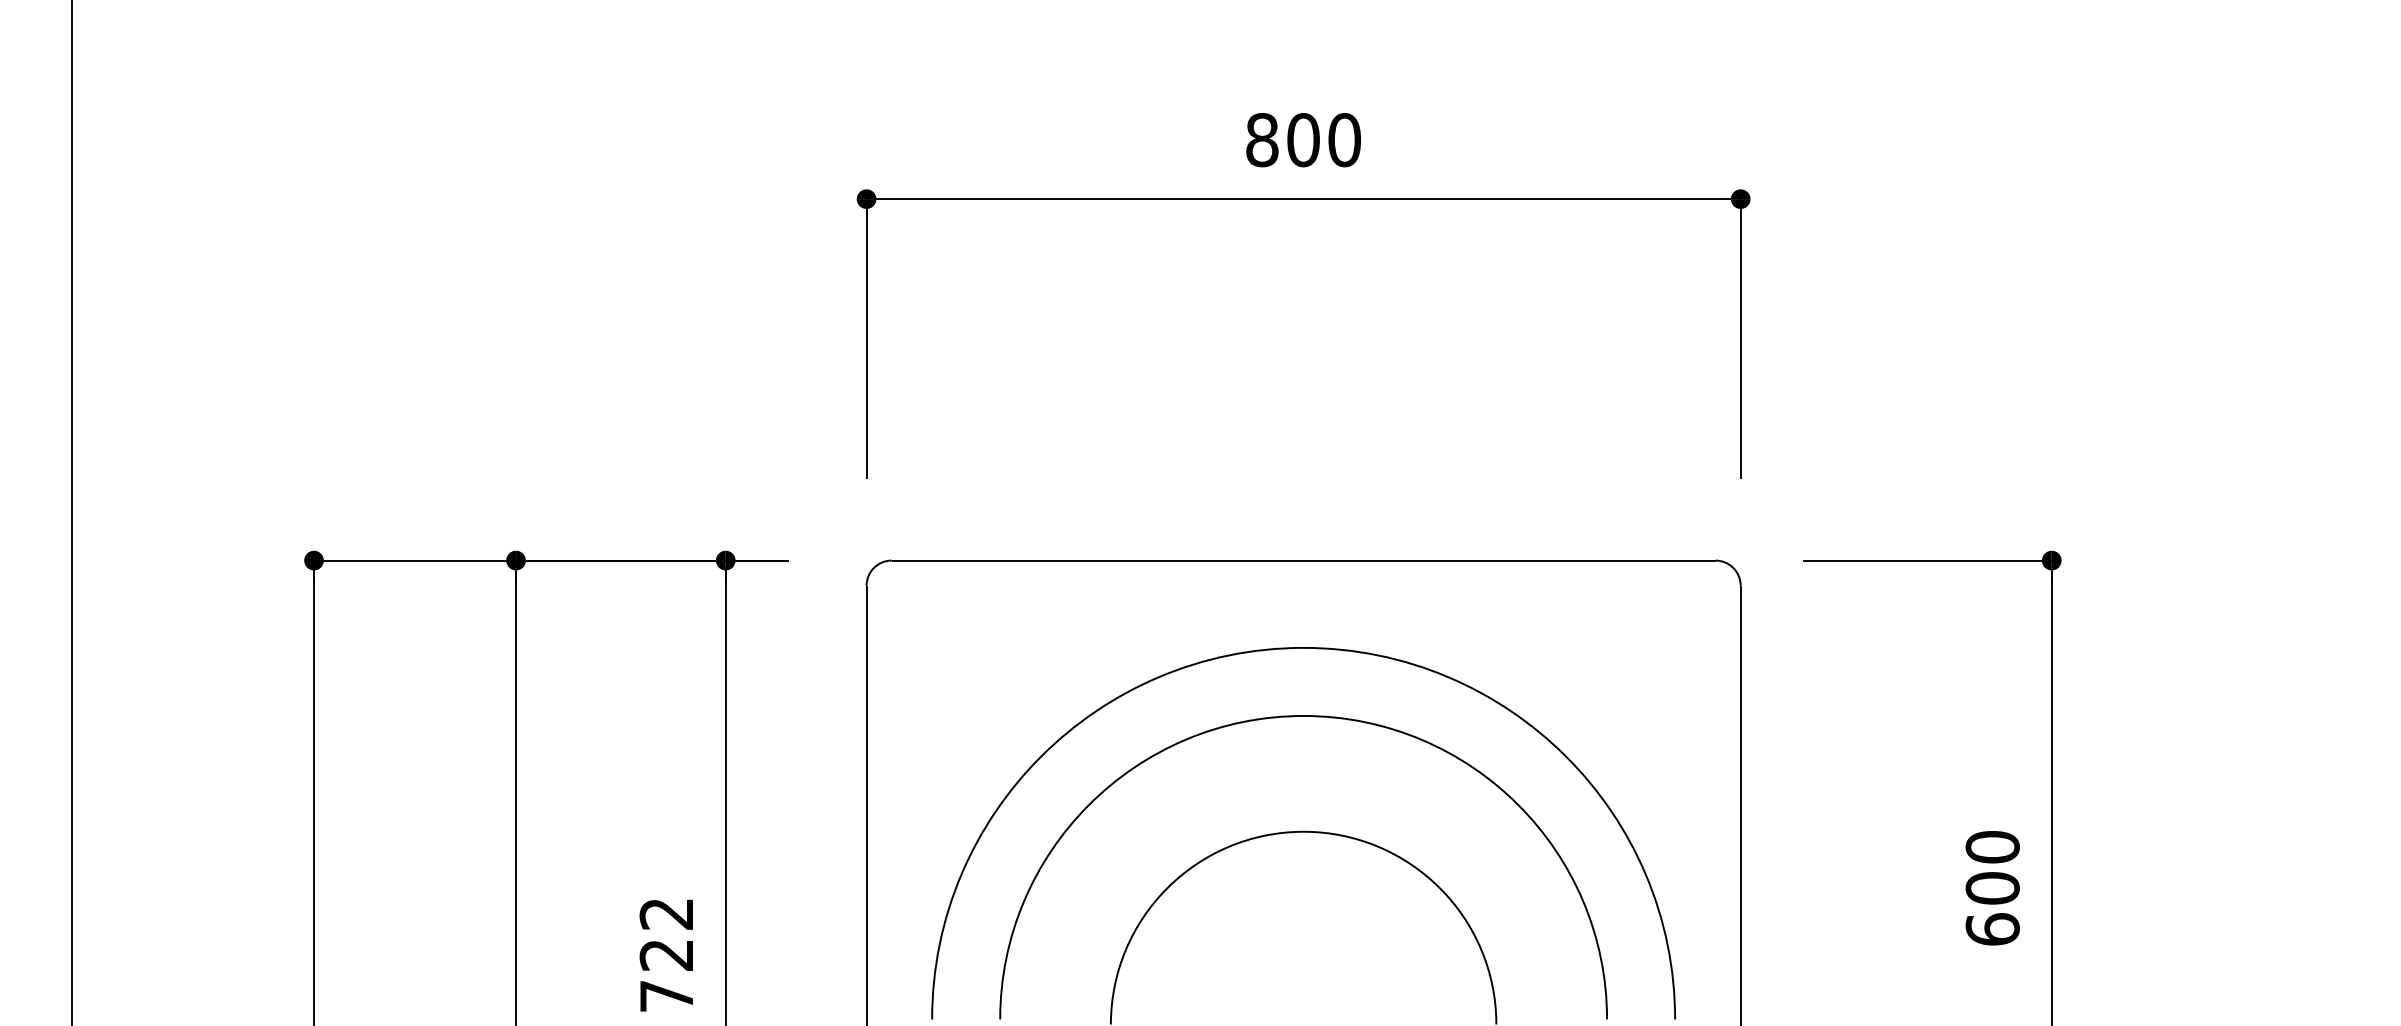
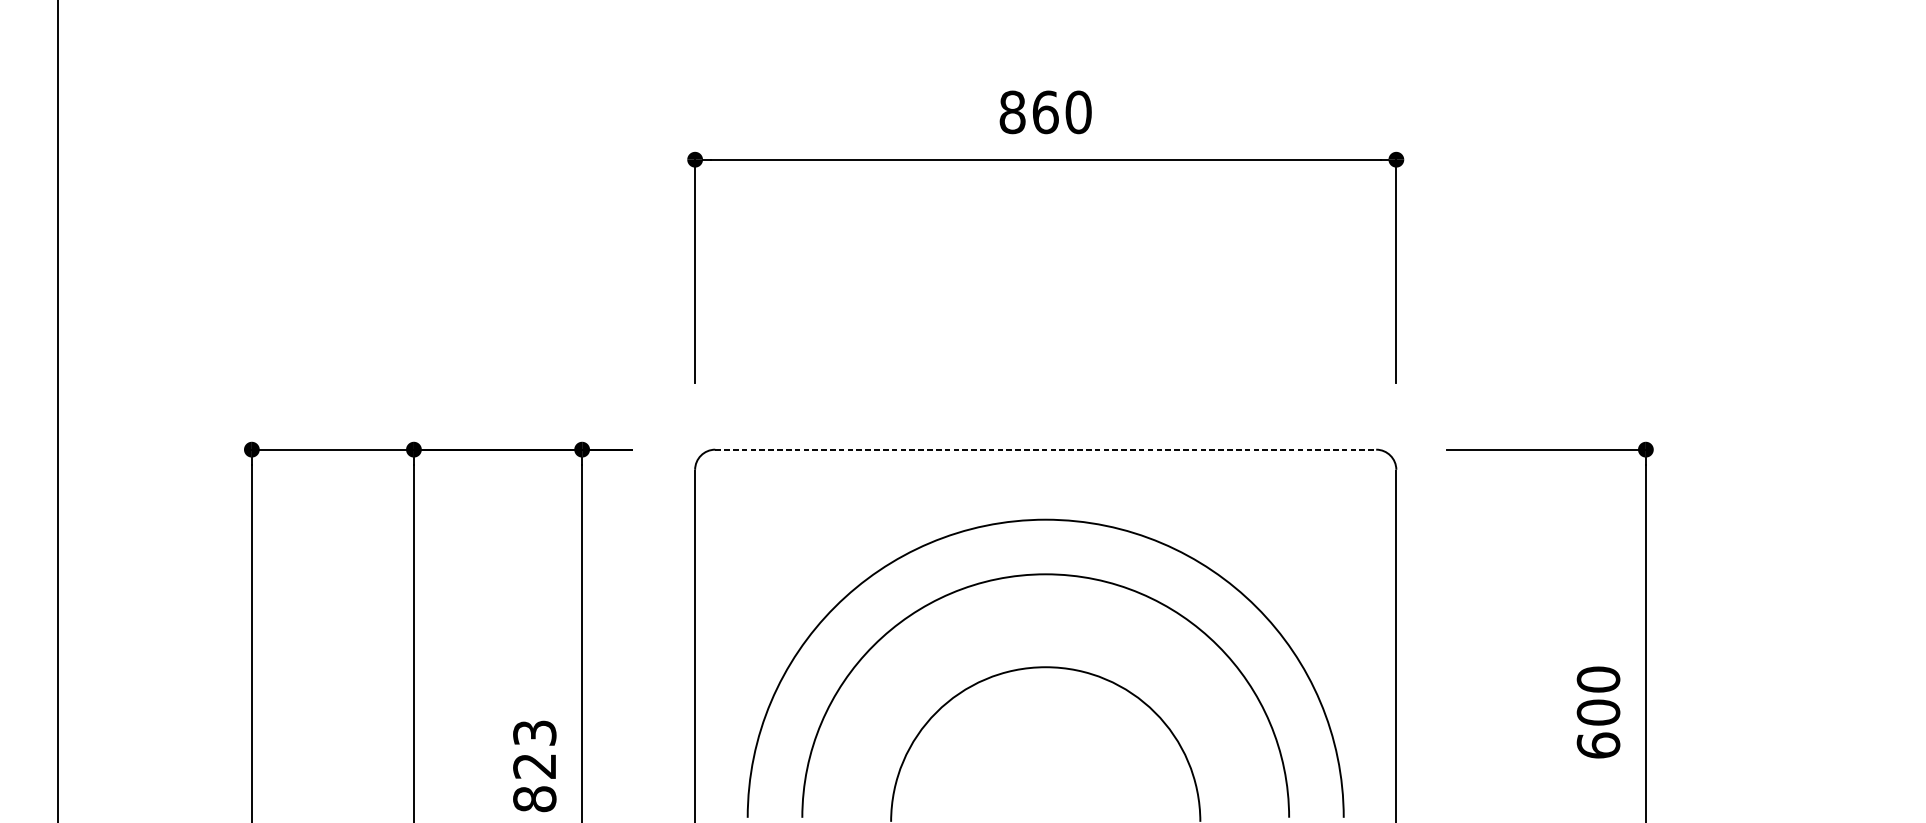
text: (1303, 140) -> (1045, 112), 800 -> 860
line: (1303, 560) -> (1045, 449), solid -> dashed
text: (666, 955) -> (534, 766), 722 -> 823

